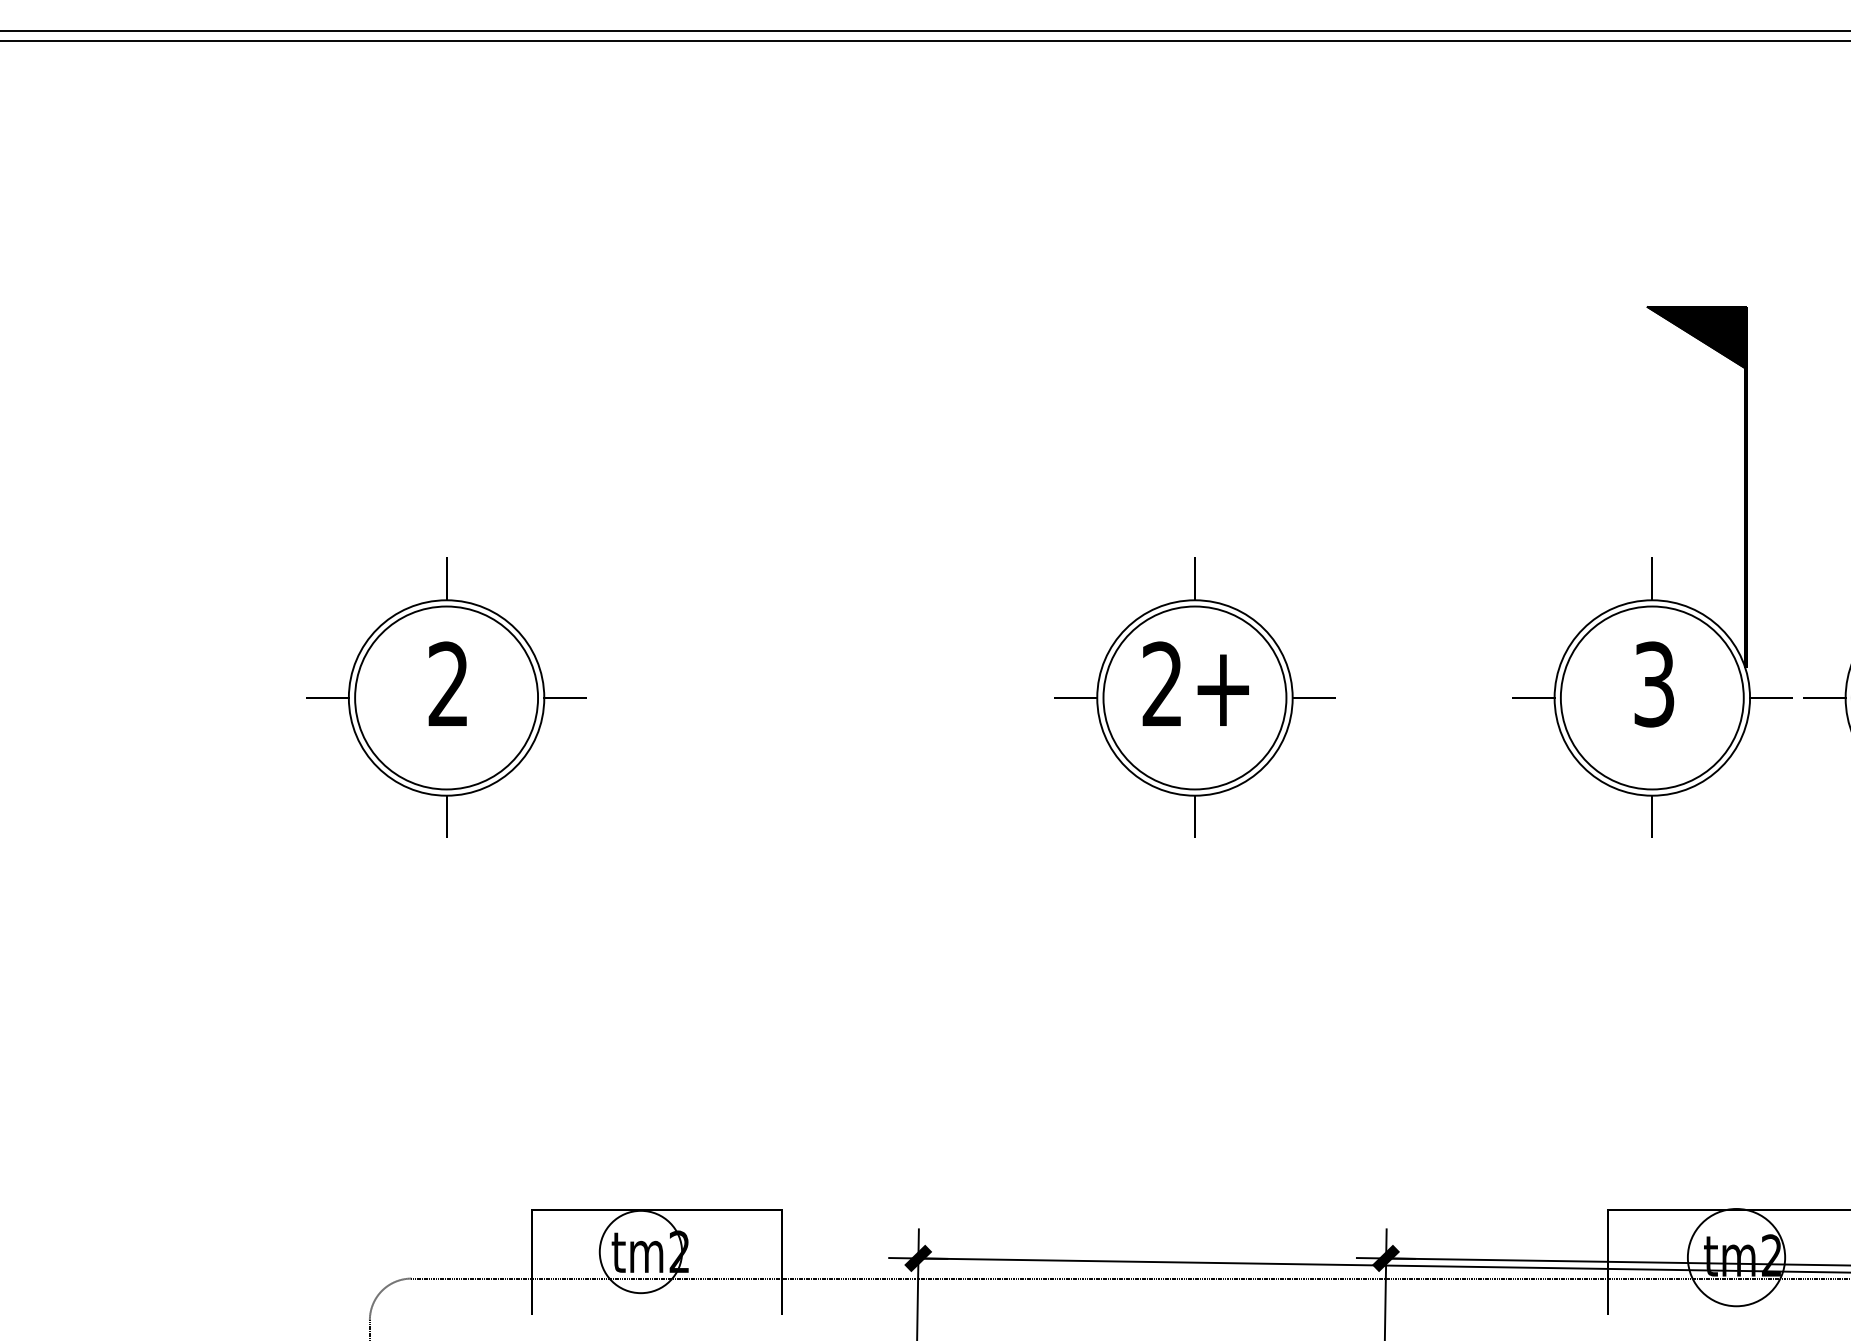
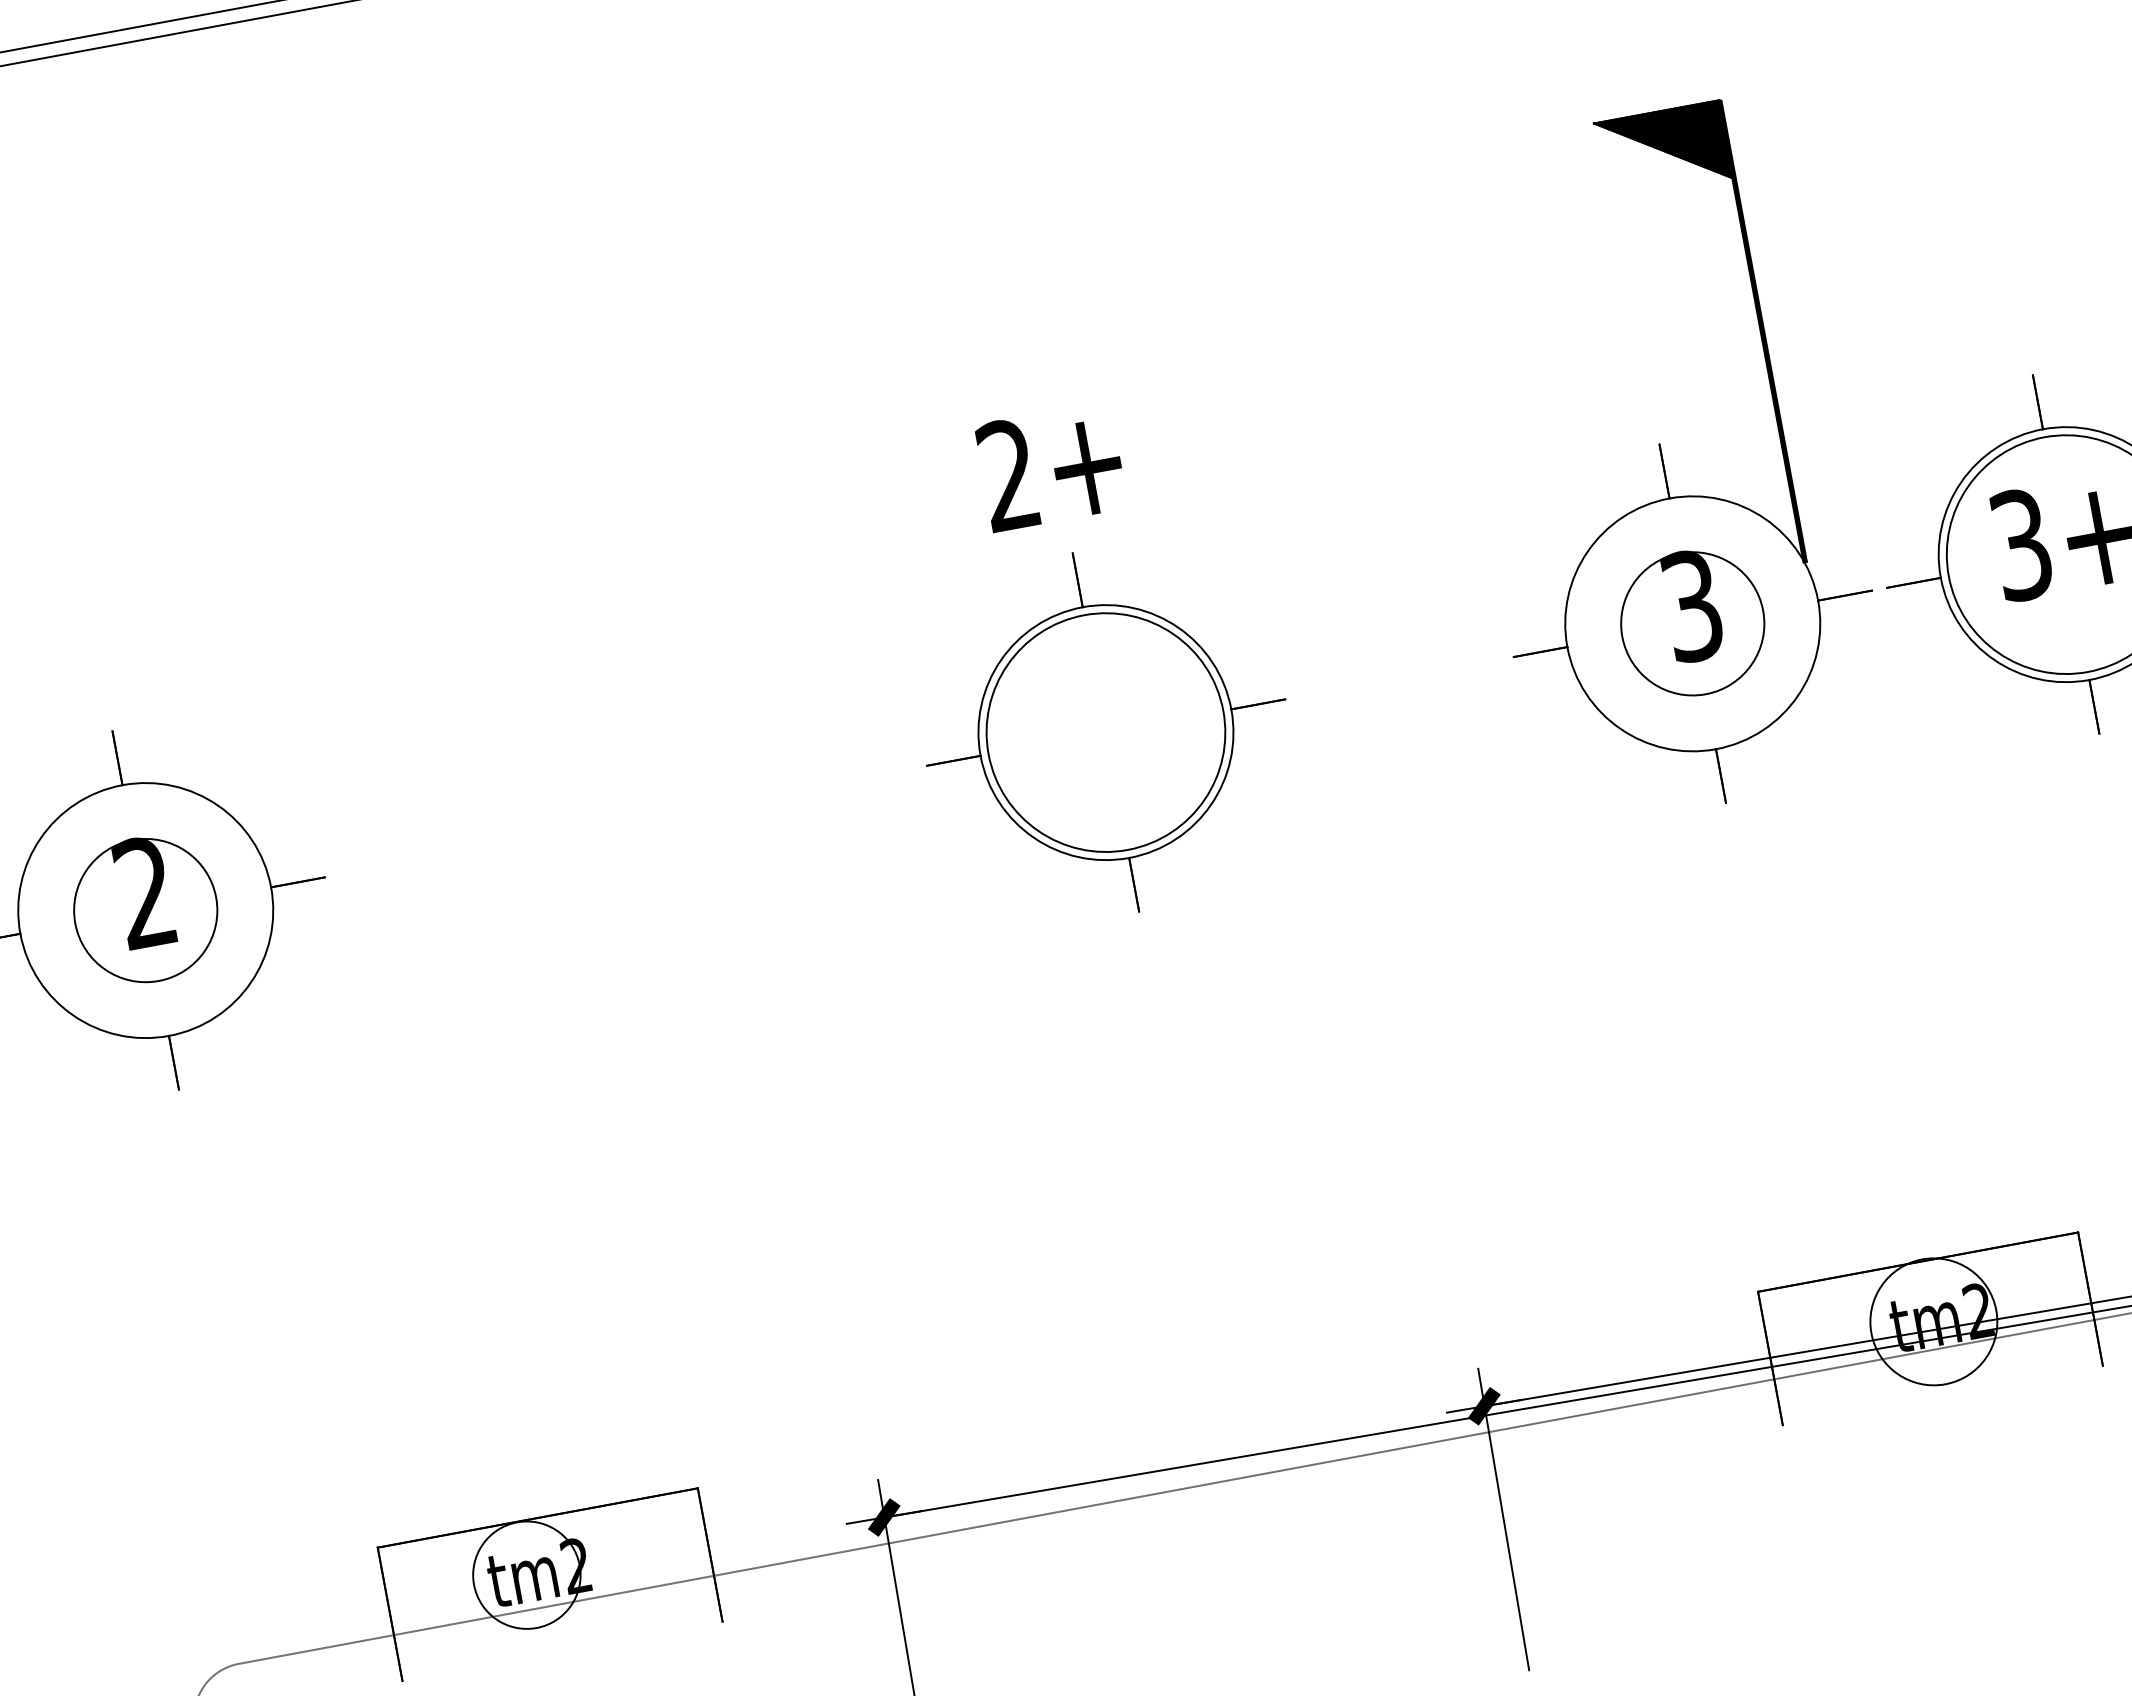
text: (1195, 683) -> (1050, 466), moved
circle: (446, 697) -> (145, 909), size x0.6
circle: (1651, 697) -> (1691, 623), size x0.6

